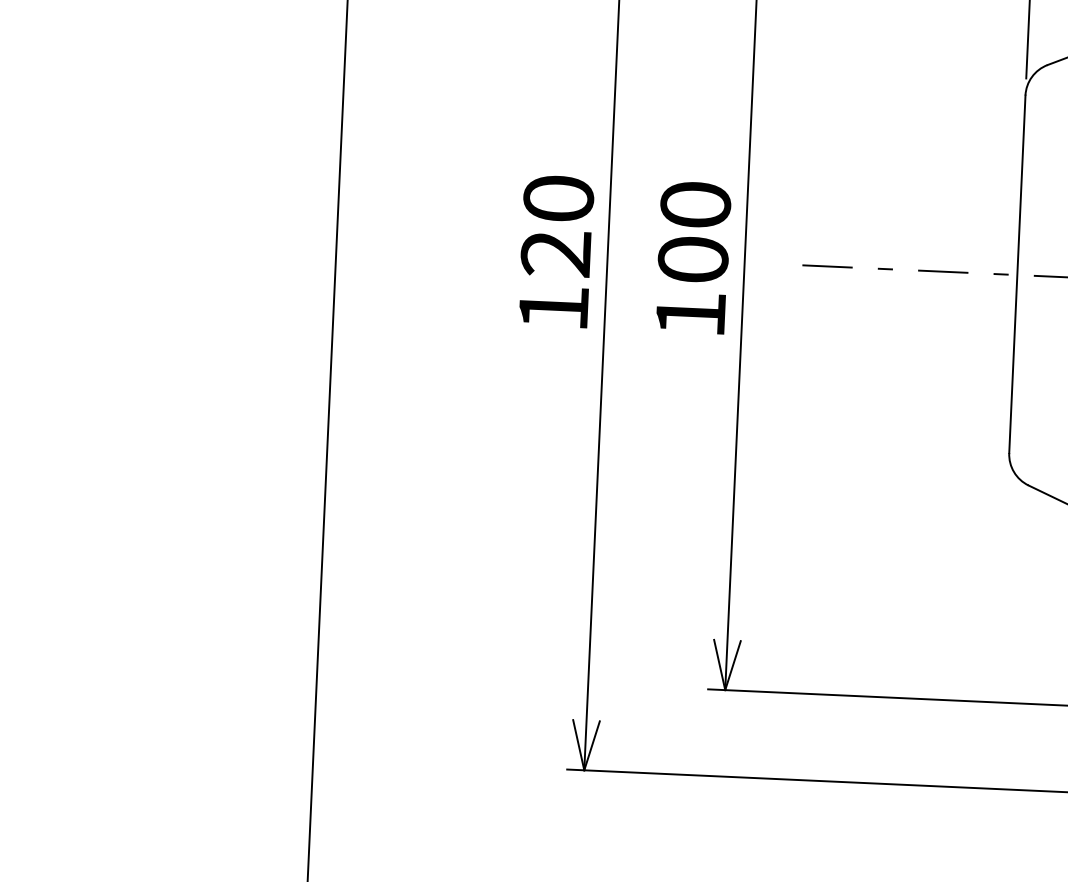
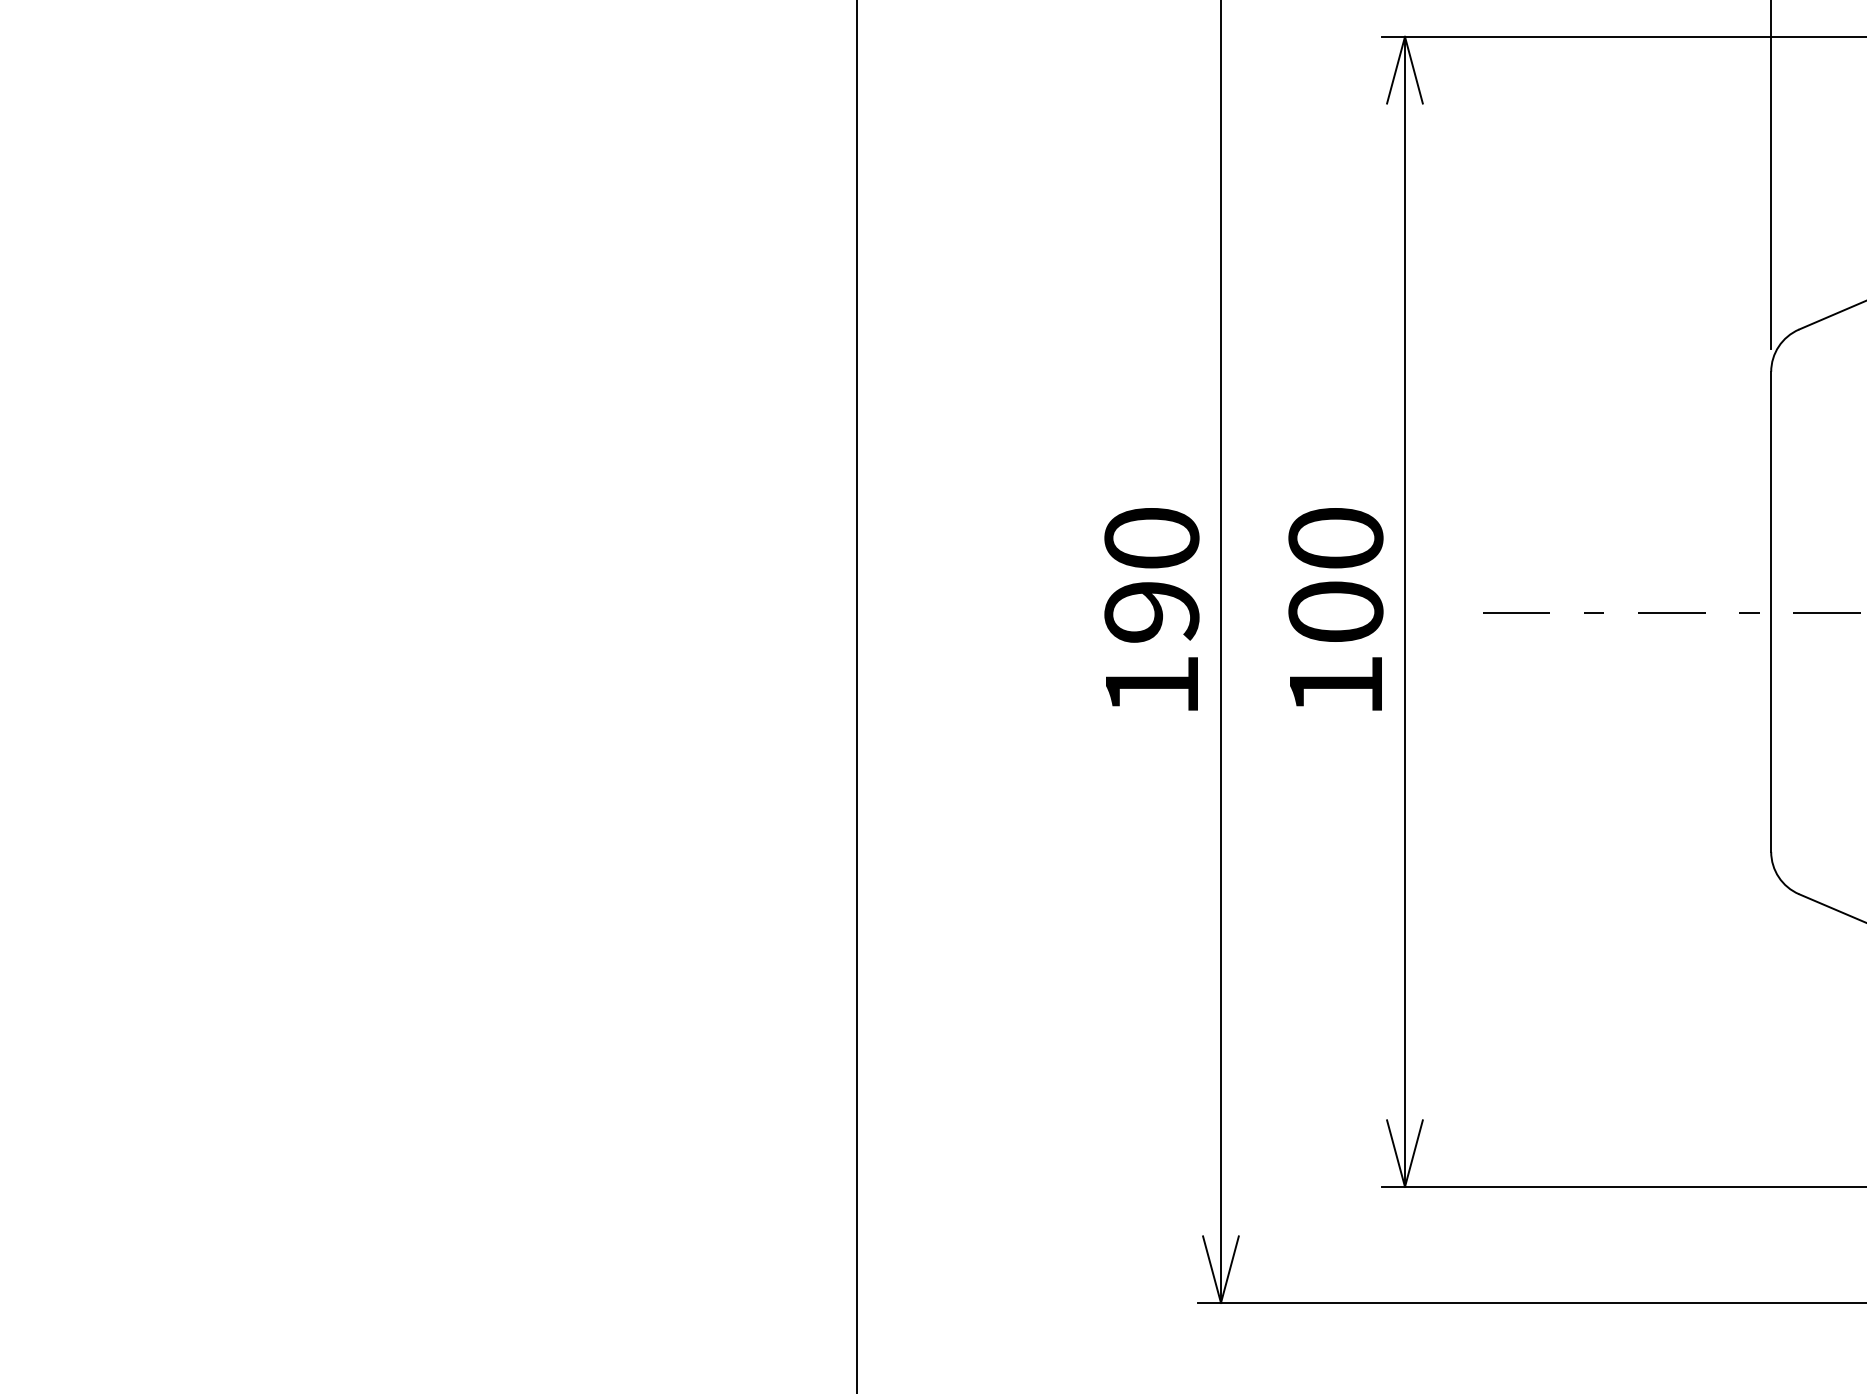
text: (555, 253) -> (1151, 612), 120 -> 190

